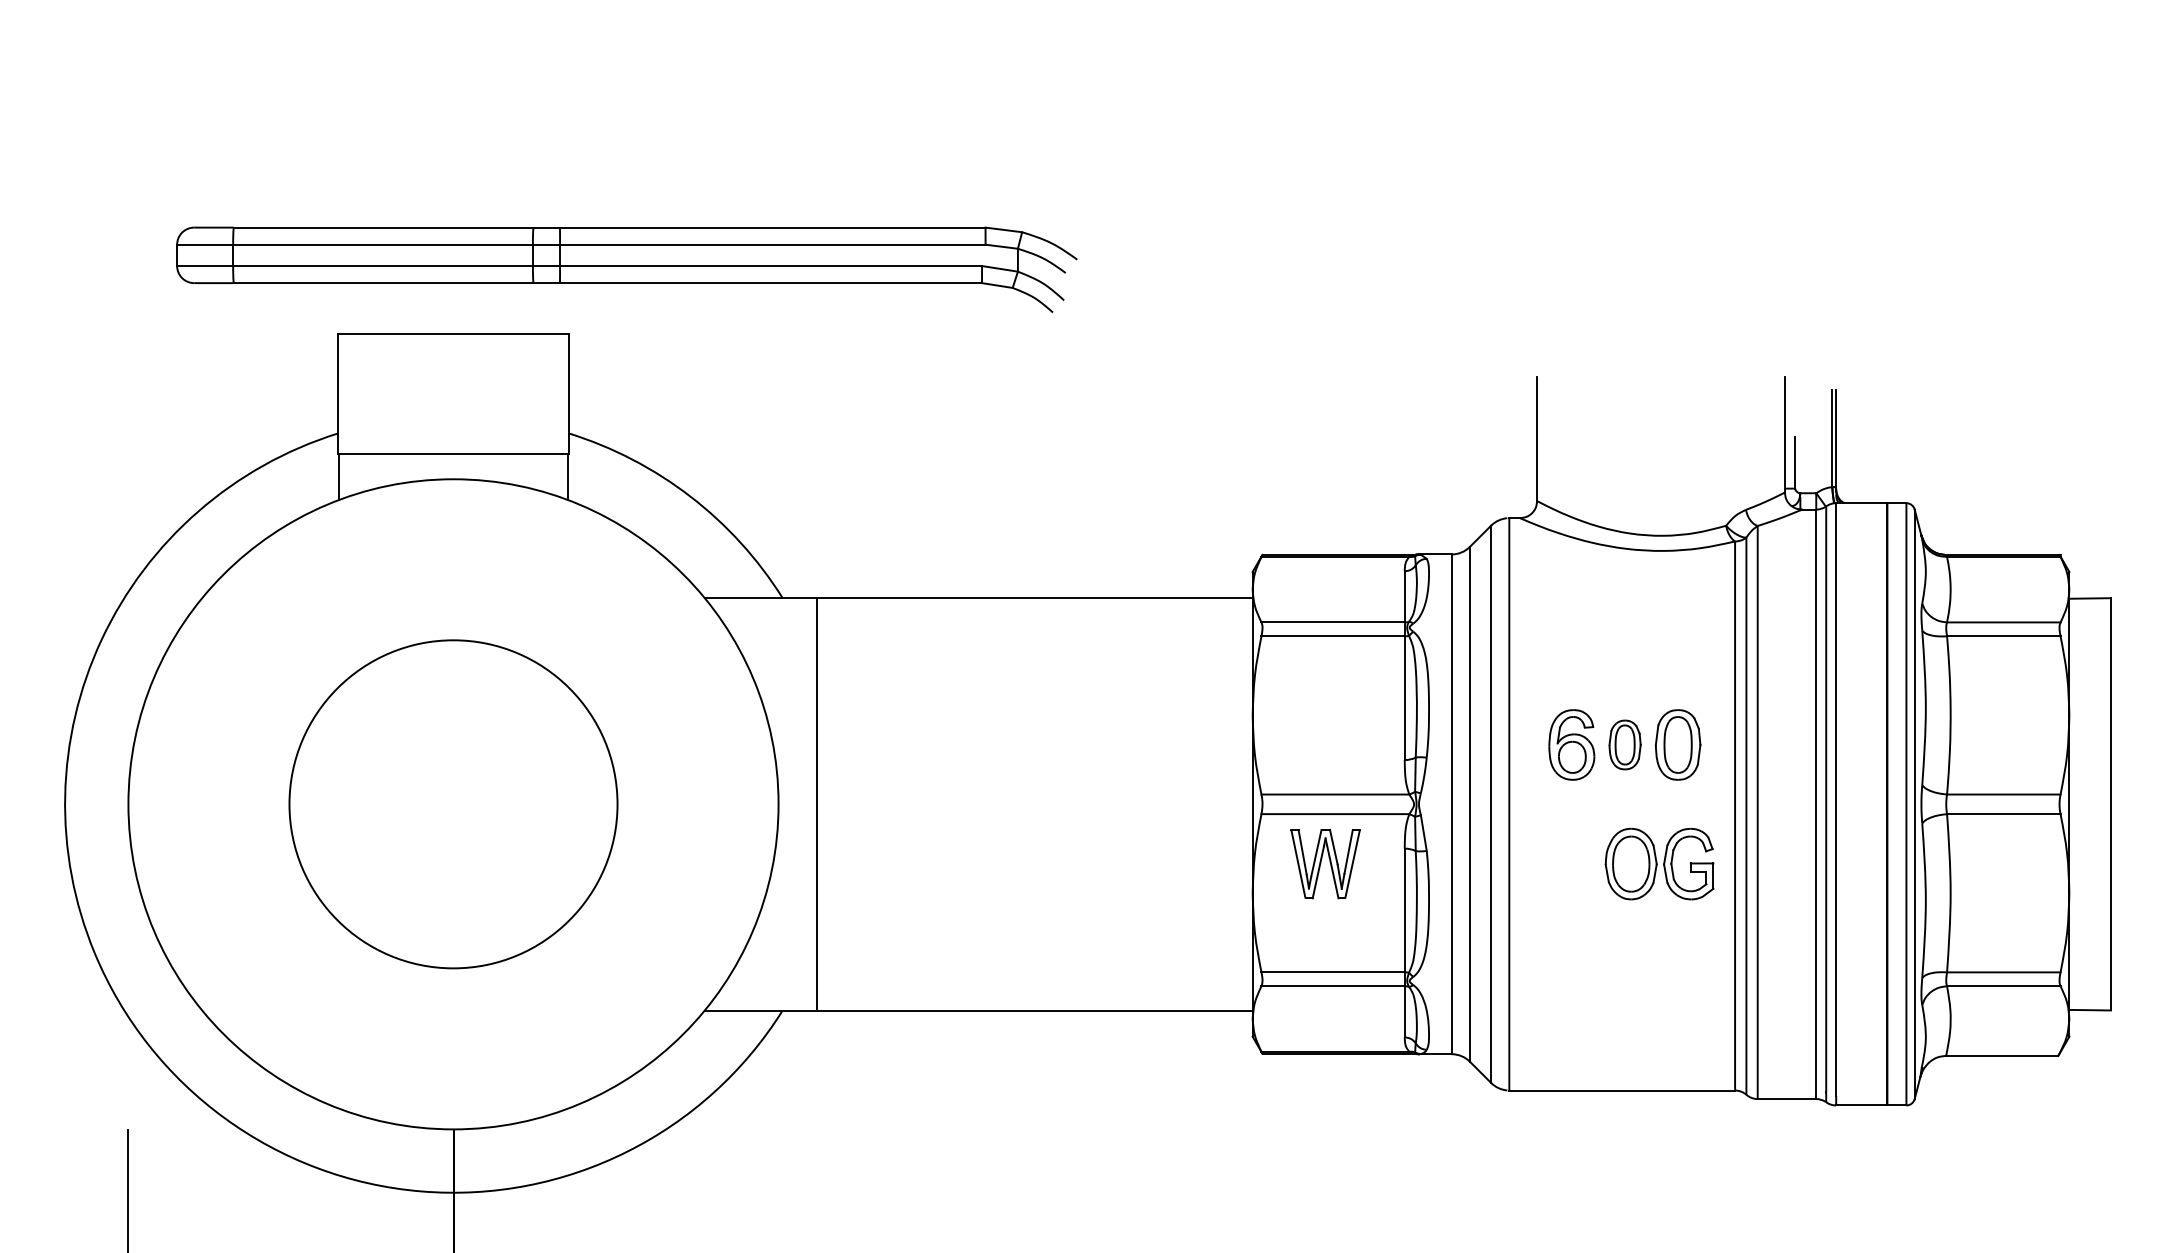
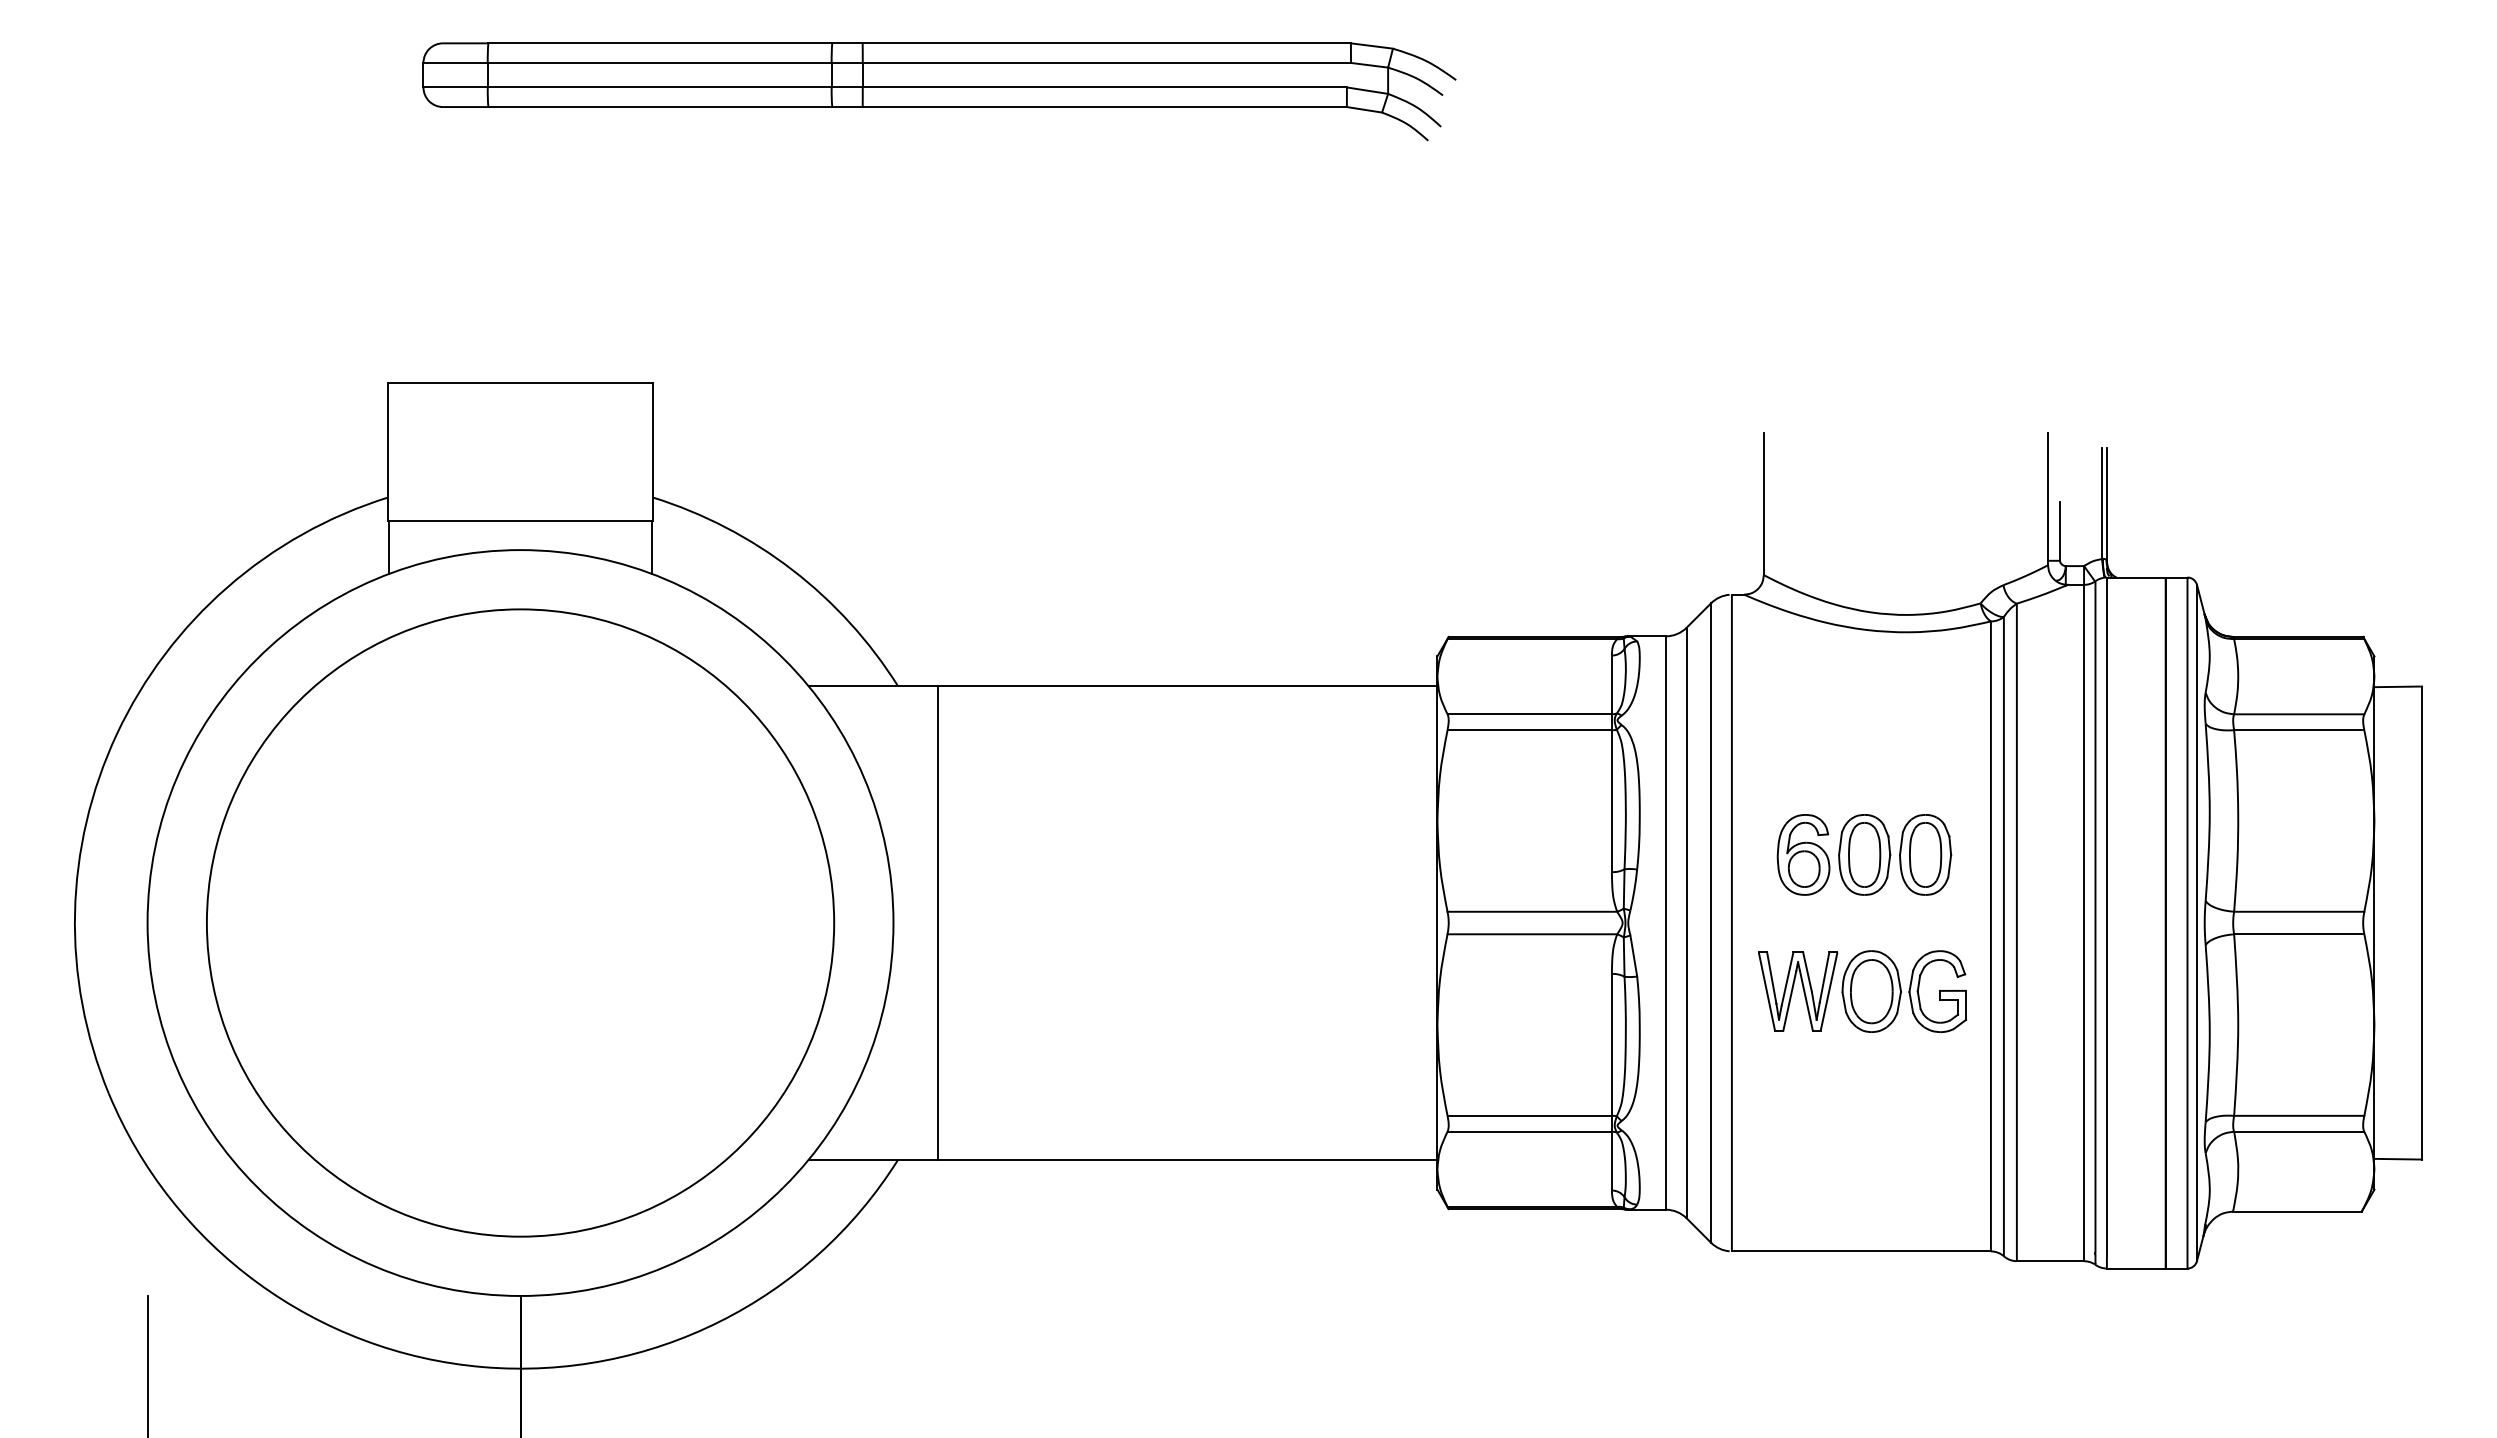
part: (626, 269) -> (939, 91), moved
part: (1624, 744) -> (1864, 854), size x1.43
circle: (453, 803) -> (520, 922), size x1.67
part: (1325, 864) -> (1798, 991), moved

